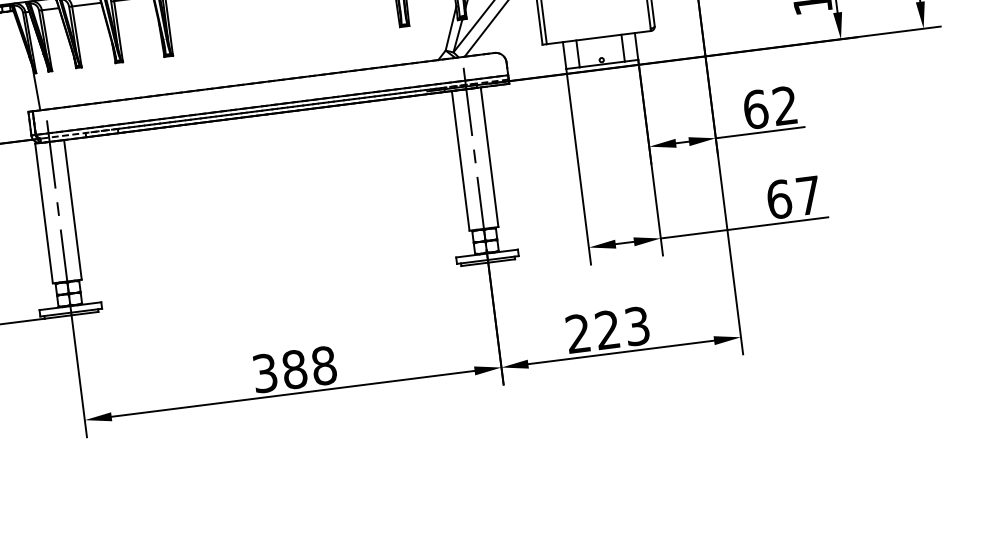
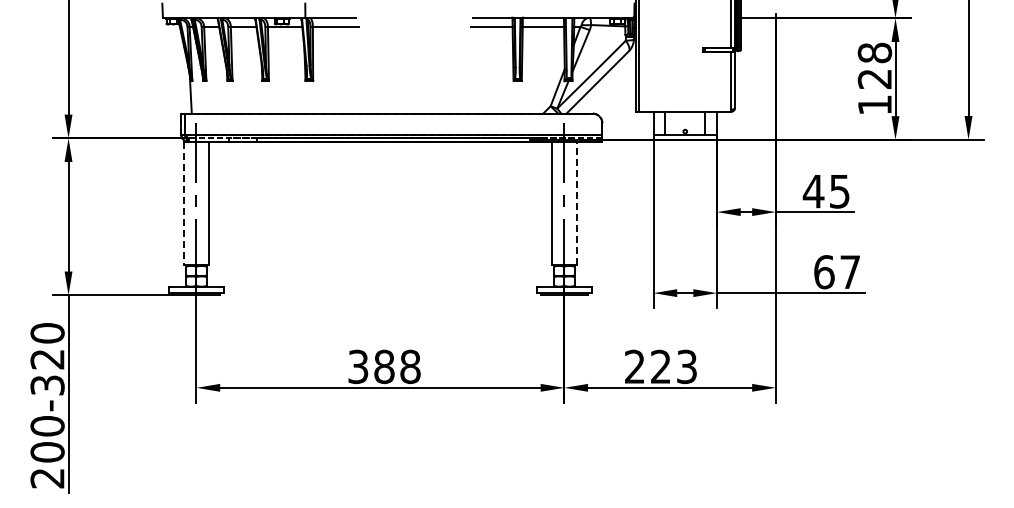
text: (769, 107) -> (825, 191), 62 -> 45
line: (489, 156) -> (577, 203), solid -> dashed
line: (43, 213) -> (183, 203), solid -> dashed

